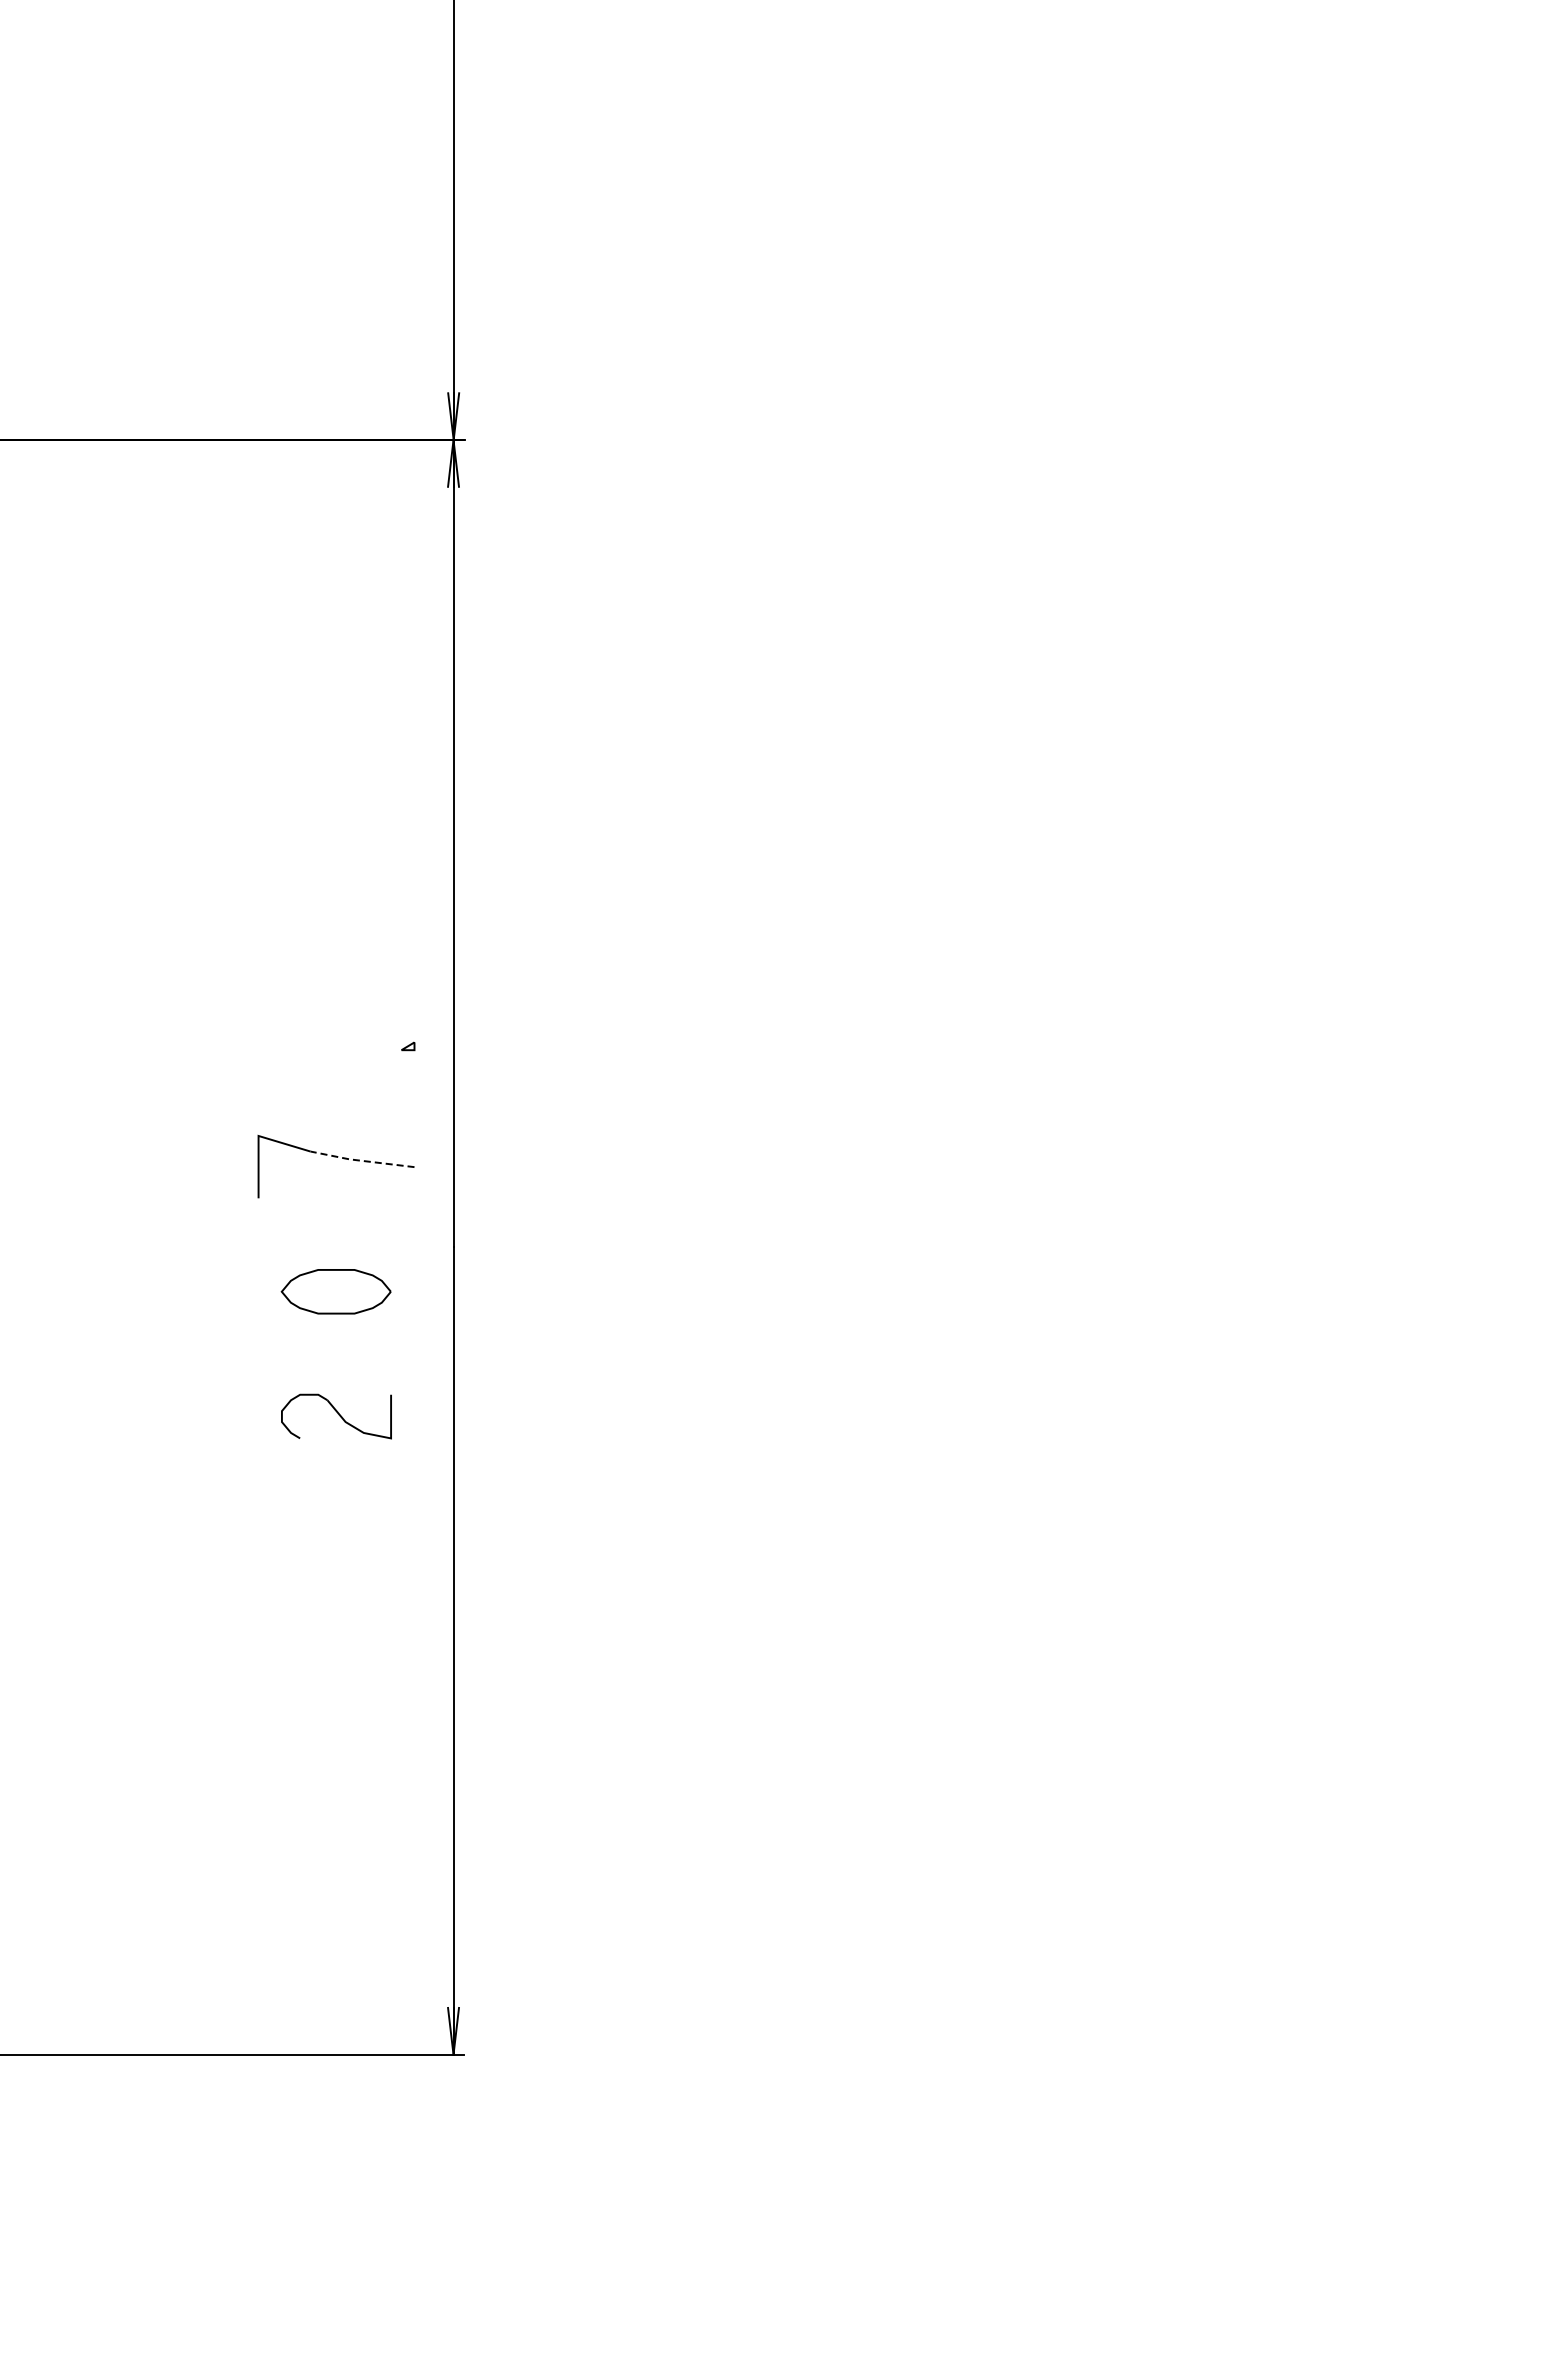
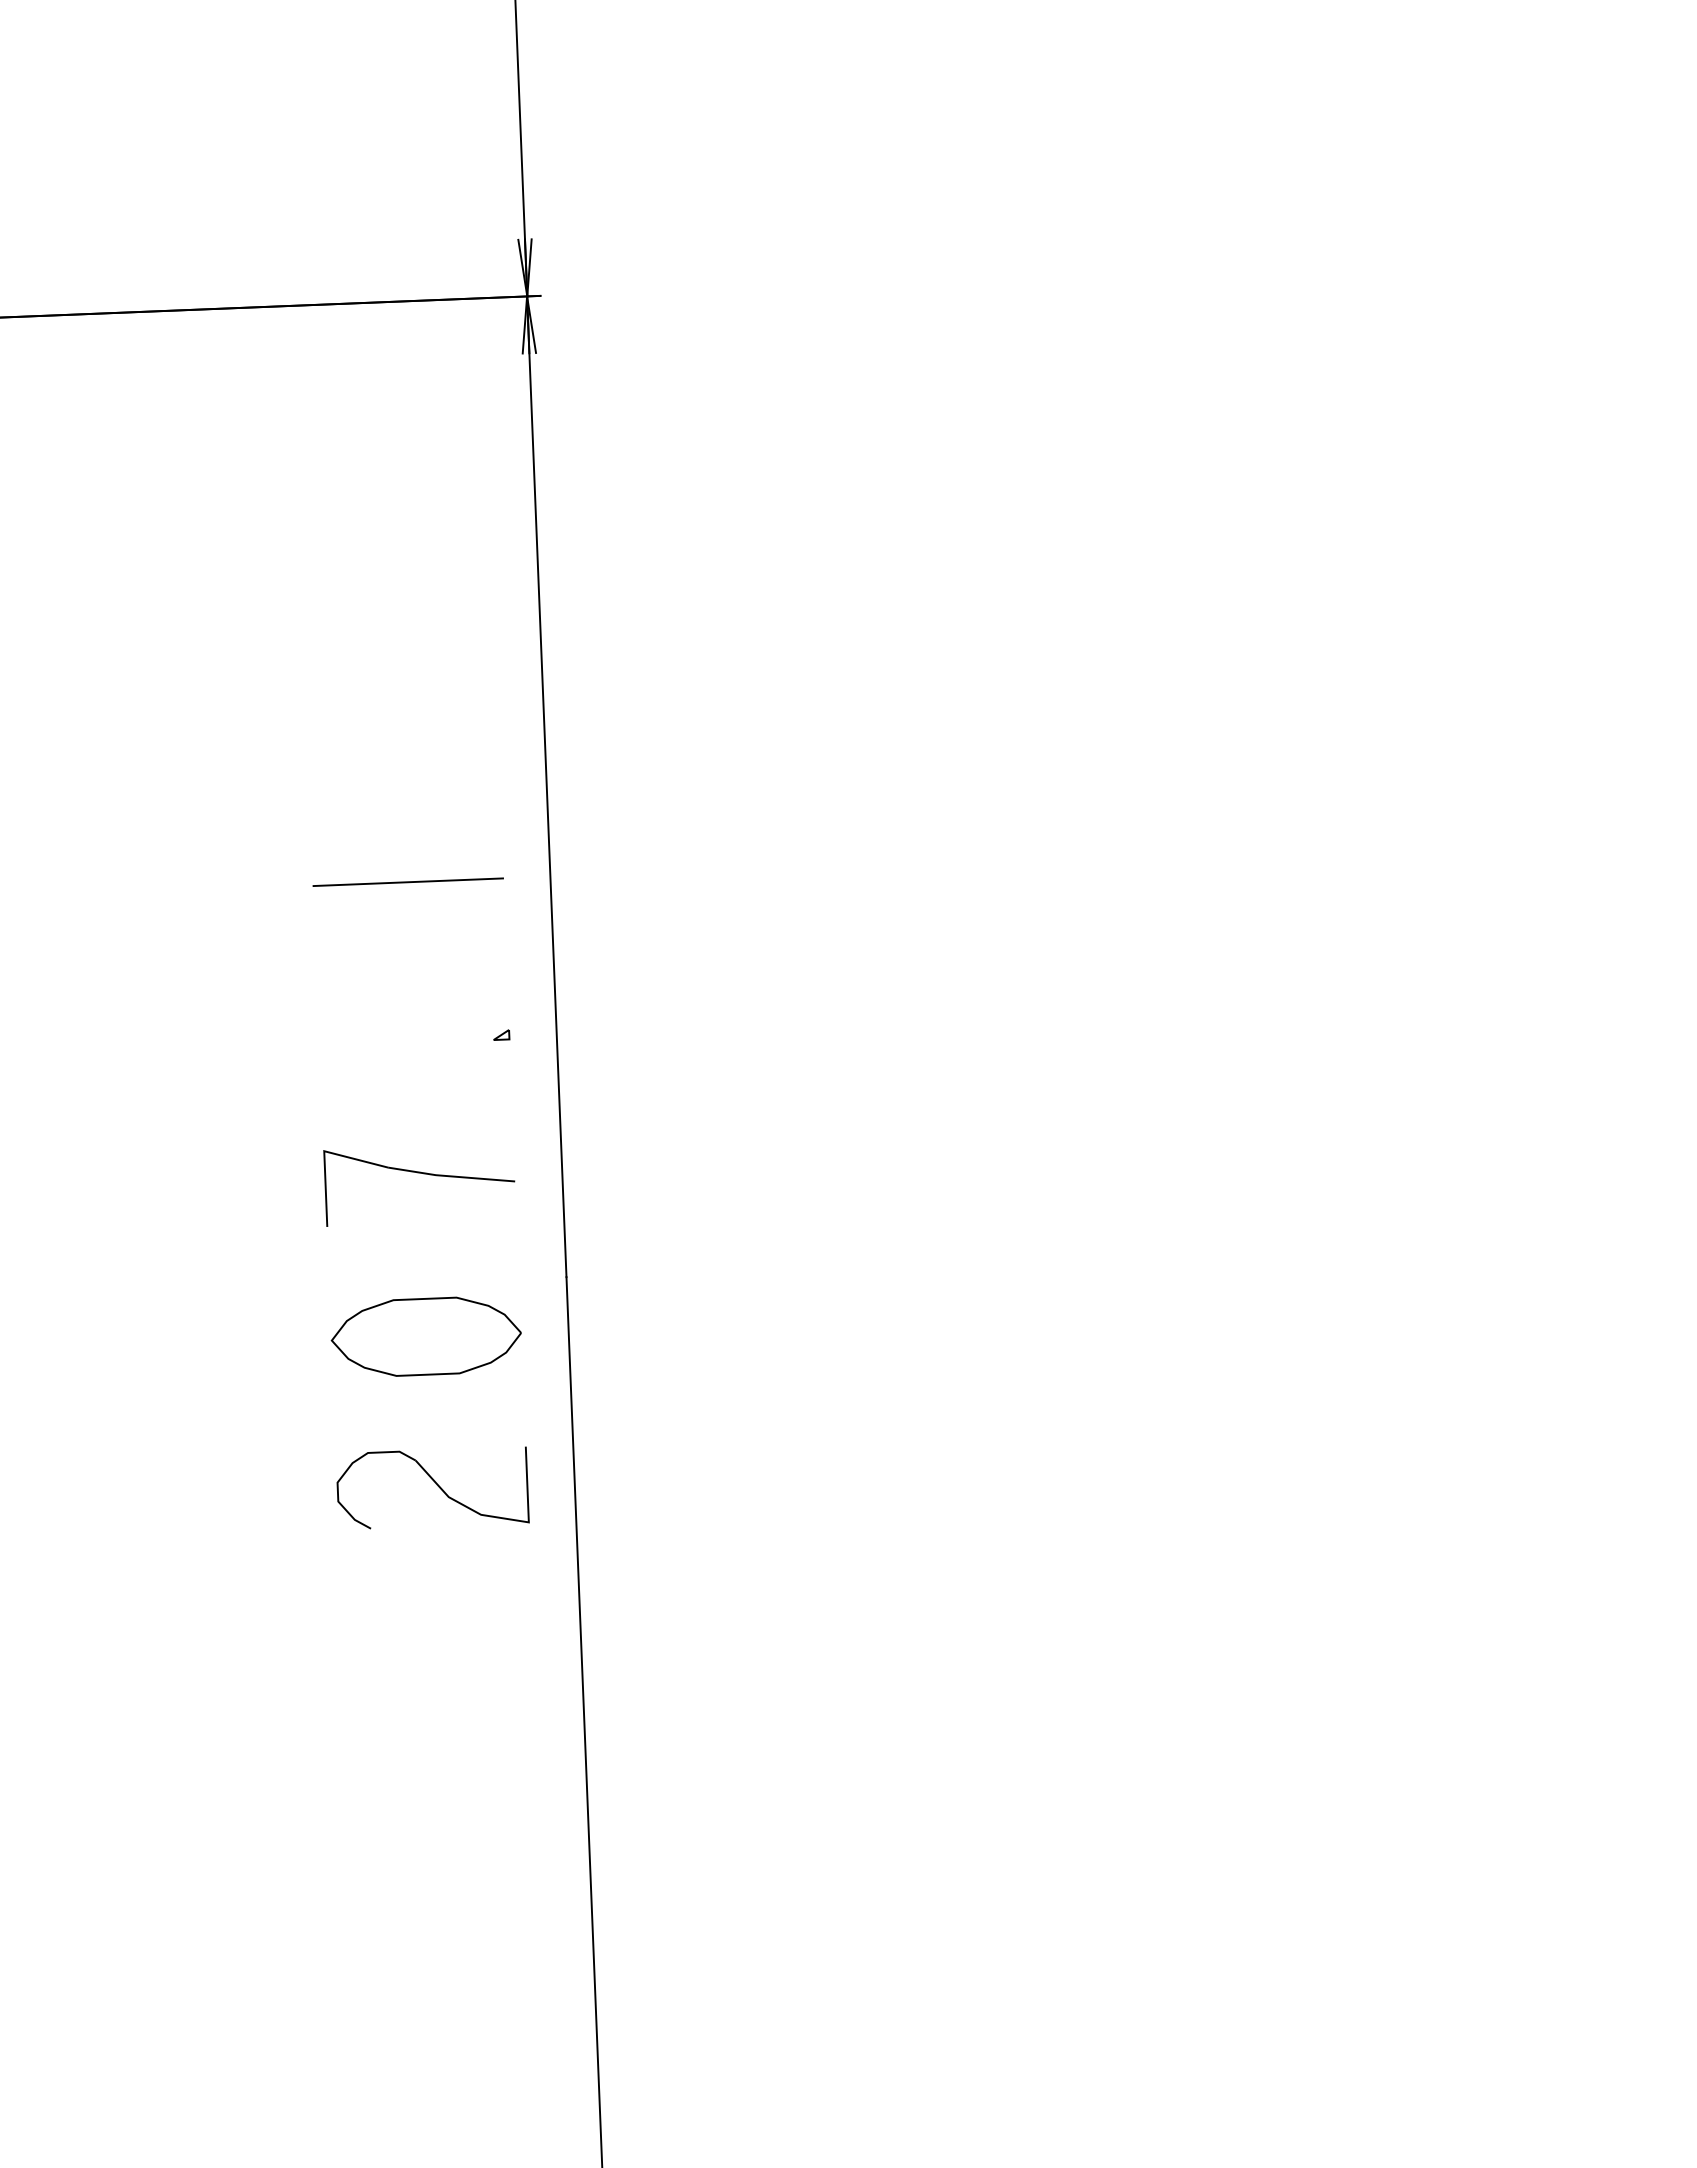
line: (336, 917) -> (408, 882), added
line: (361, 1160) -> (450, 1175), dashed -> solid
part: (335, 1291) -> (425, 1336), size x1.43
part: (336, 1416) -> (432, 1488), size x1.43

